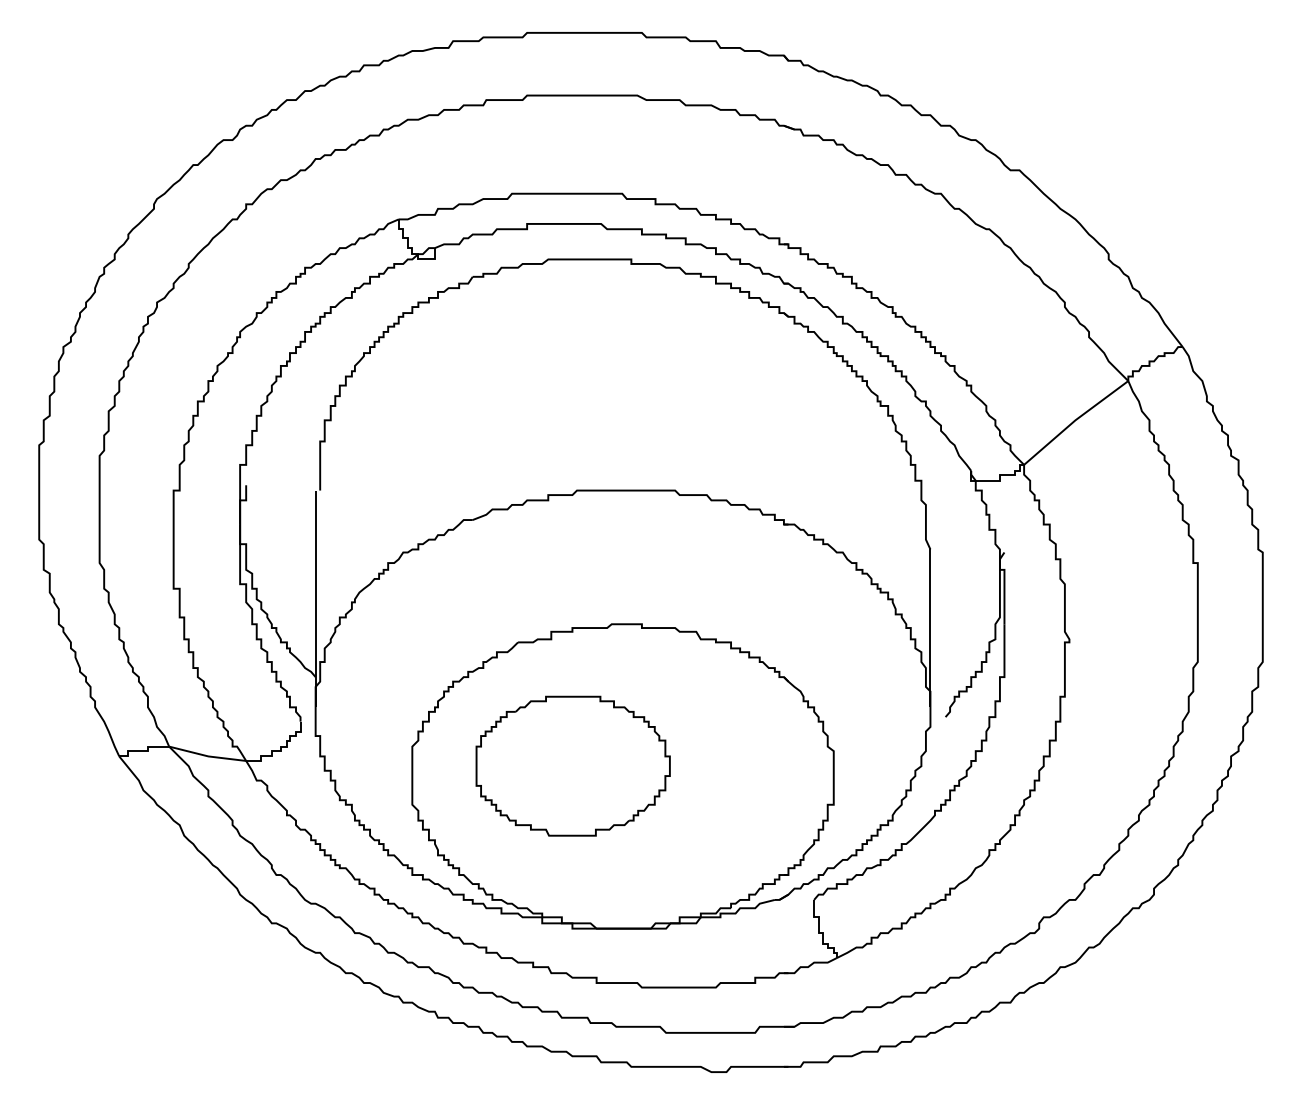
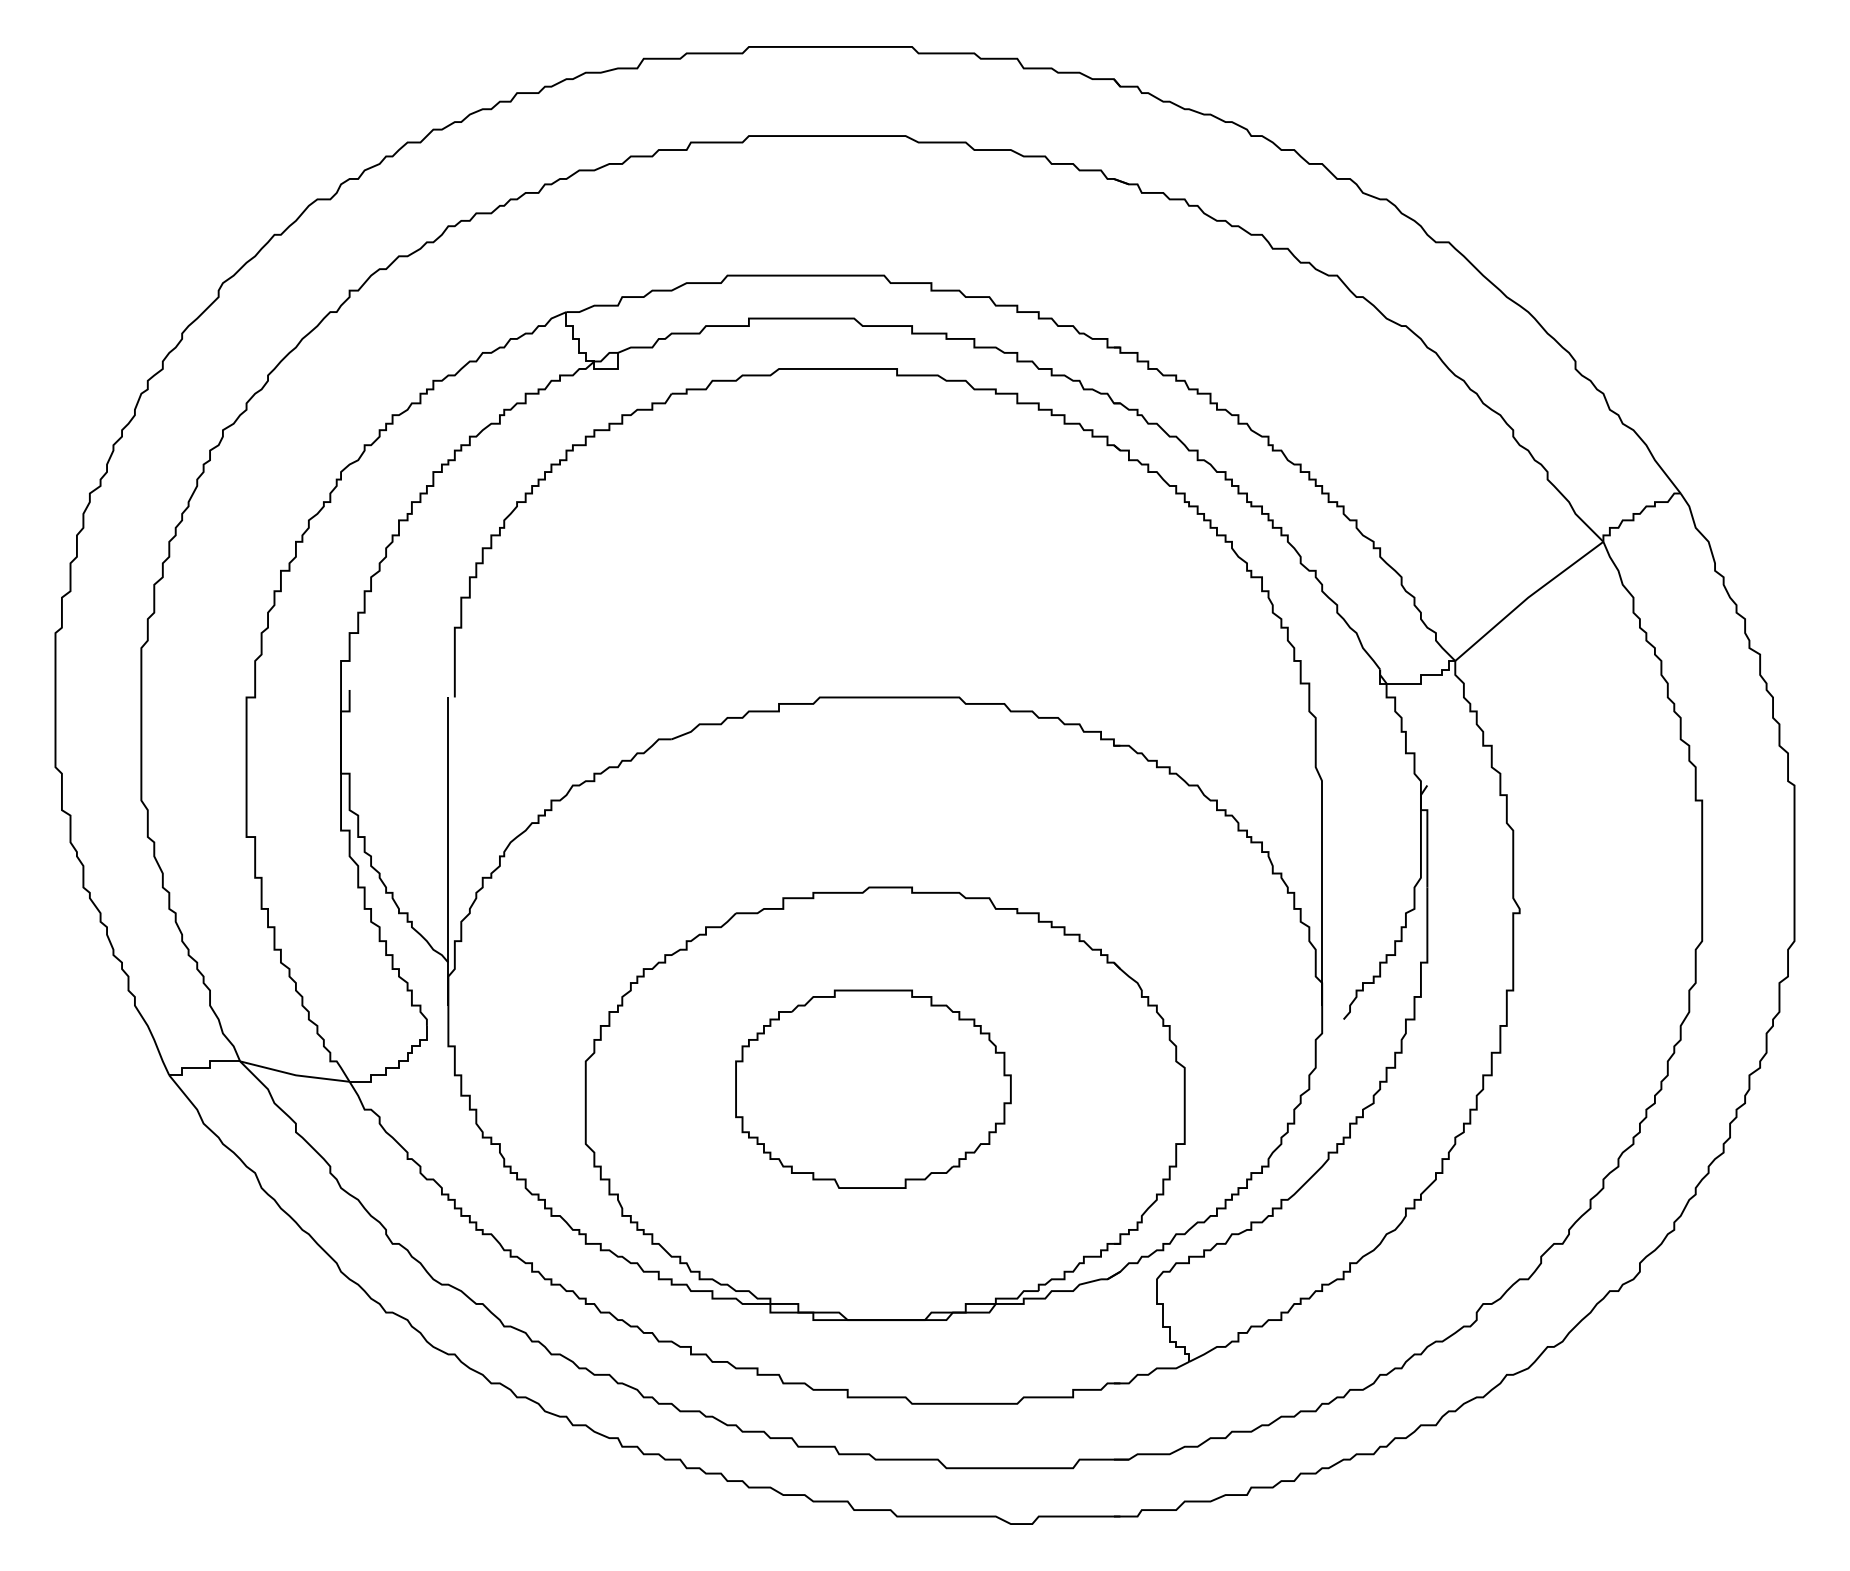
part: (573, 765) -> (873, 1088), moved

